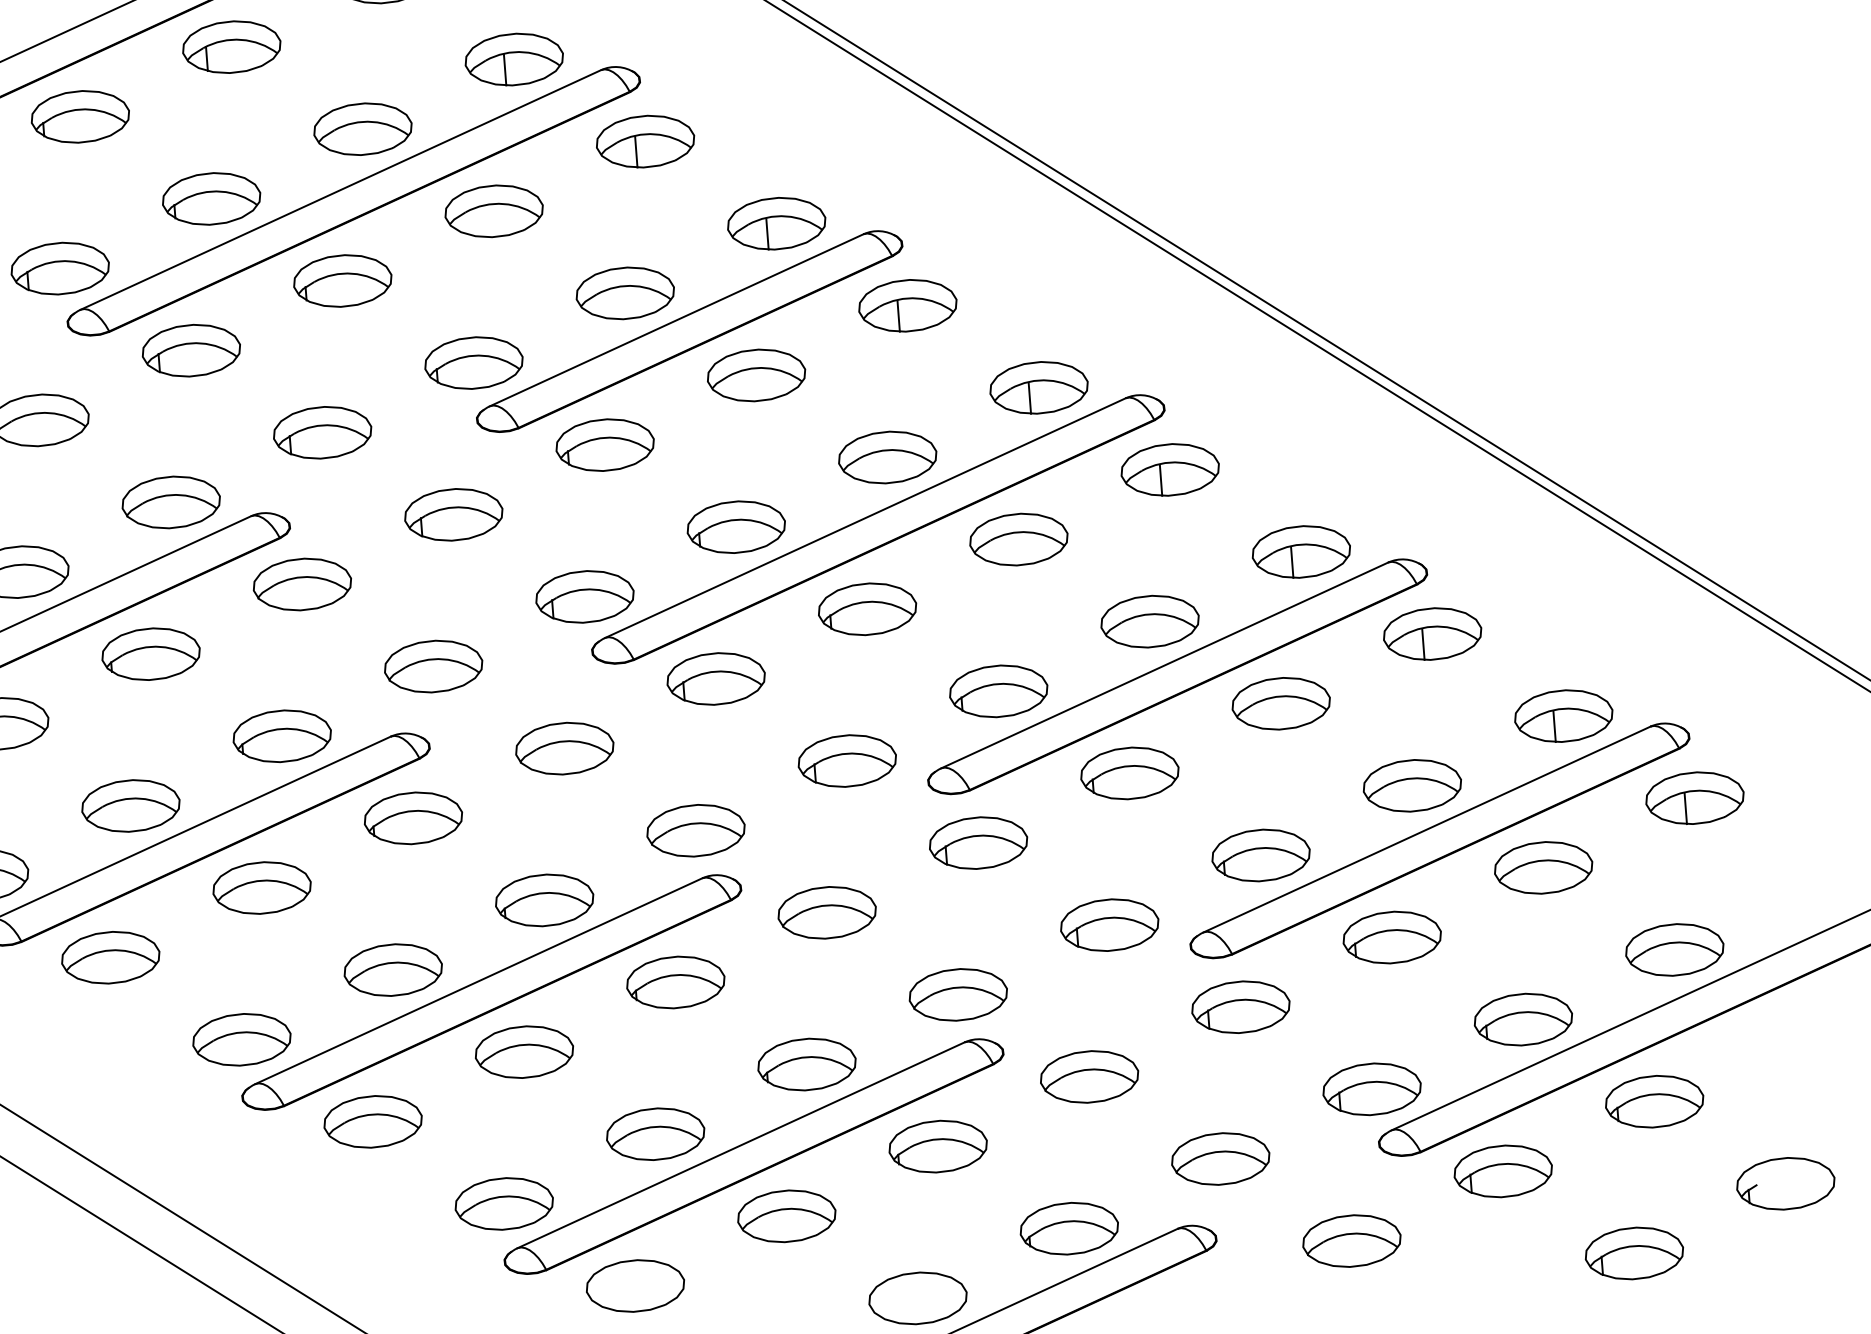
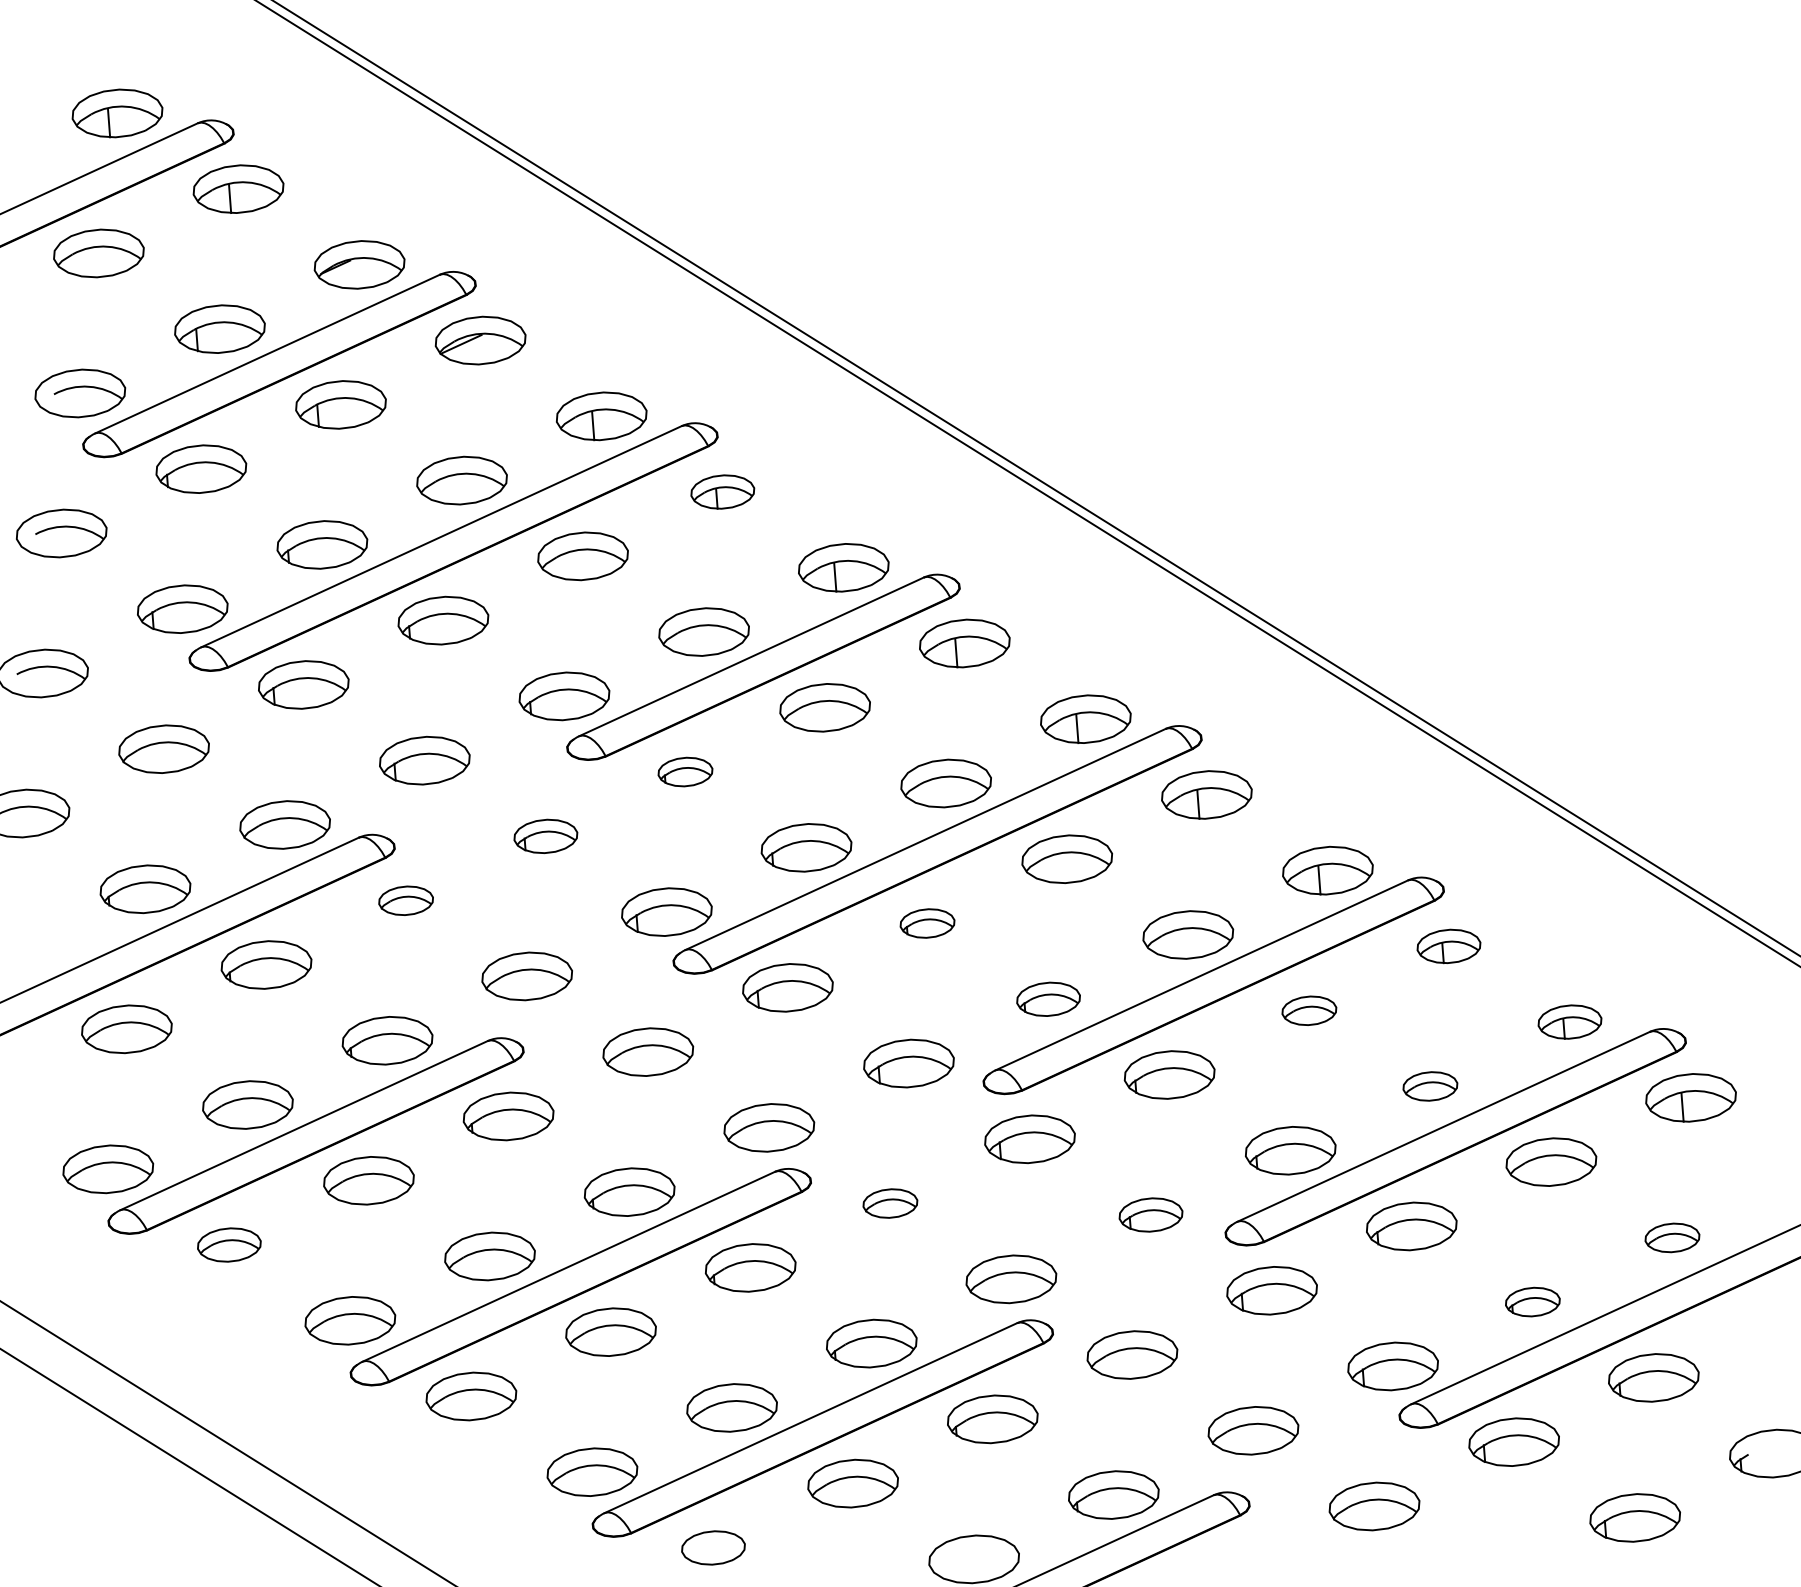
part: (645, 141) -> (722, 491), size x0.7
part: (605, 444) -> (685, 771), size x0.6
part: (453, 514) -> (545, 836), size x0.7
part: (301, 584) -> (405, 900), size x0.6
part: (867, 609) -> (927, 923), size x0.6
part: (1432, 634) -> (1448, 946), size x0.7
part: (998, 691) -> (1048, 999), size x0.7
part: (1281, 703) -> (1309, 1010), size x0.6
part: (1563, 715) -> (1569, 1021), size x0.7
part: (1412, 785) -> (1430, 1086), size x0.6
part: (827, 912) -> (890, 1203), size x0.6
part: (1109, 924) -> (1150, 1214), size x0.7
part: (1674, 949) -> (1672, 1237), size x0.6
part: (110, 957) -> (229, 1244), size x0.7
part: (1523, 1018) -> (1532, 1301), size x0.6
part: (635, 1285) -> (713, 1547), size x0.7

